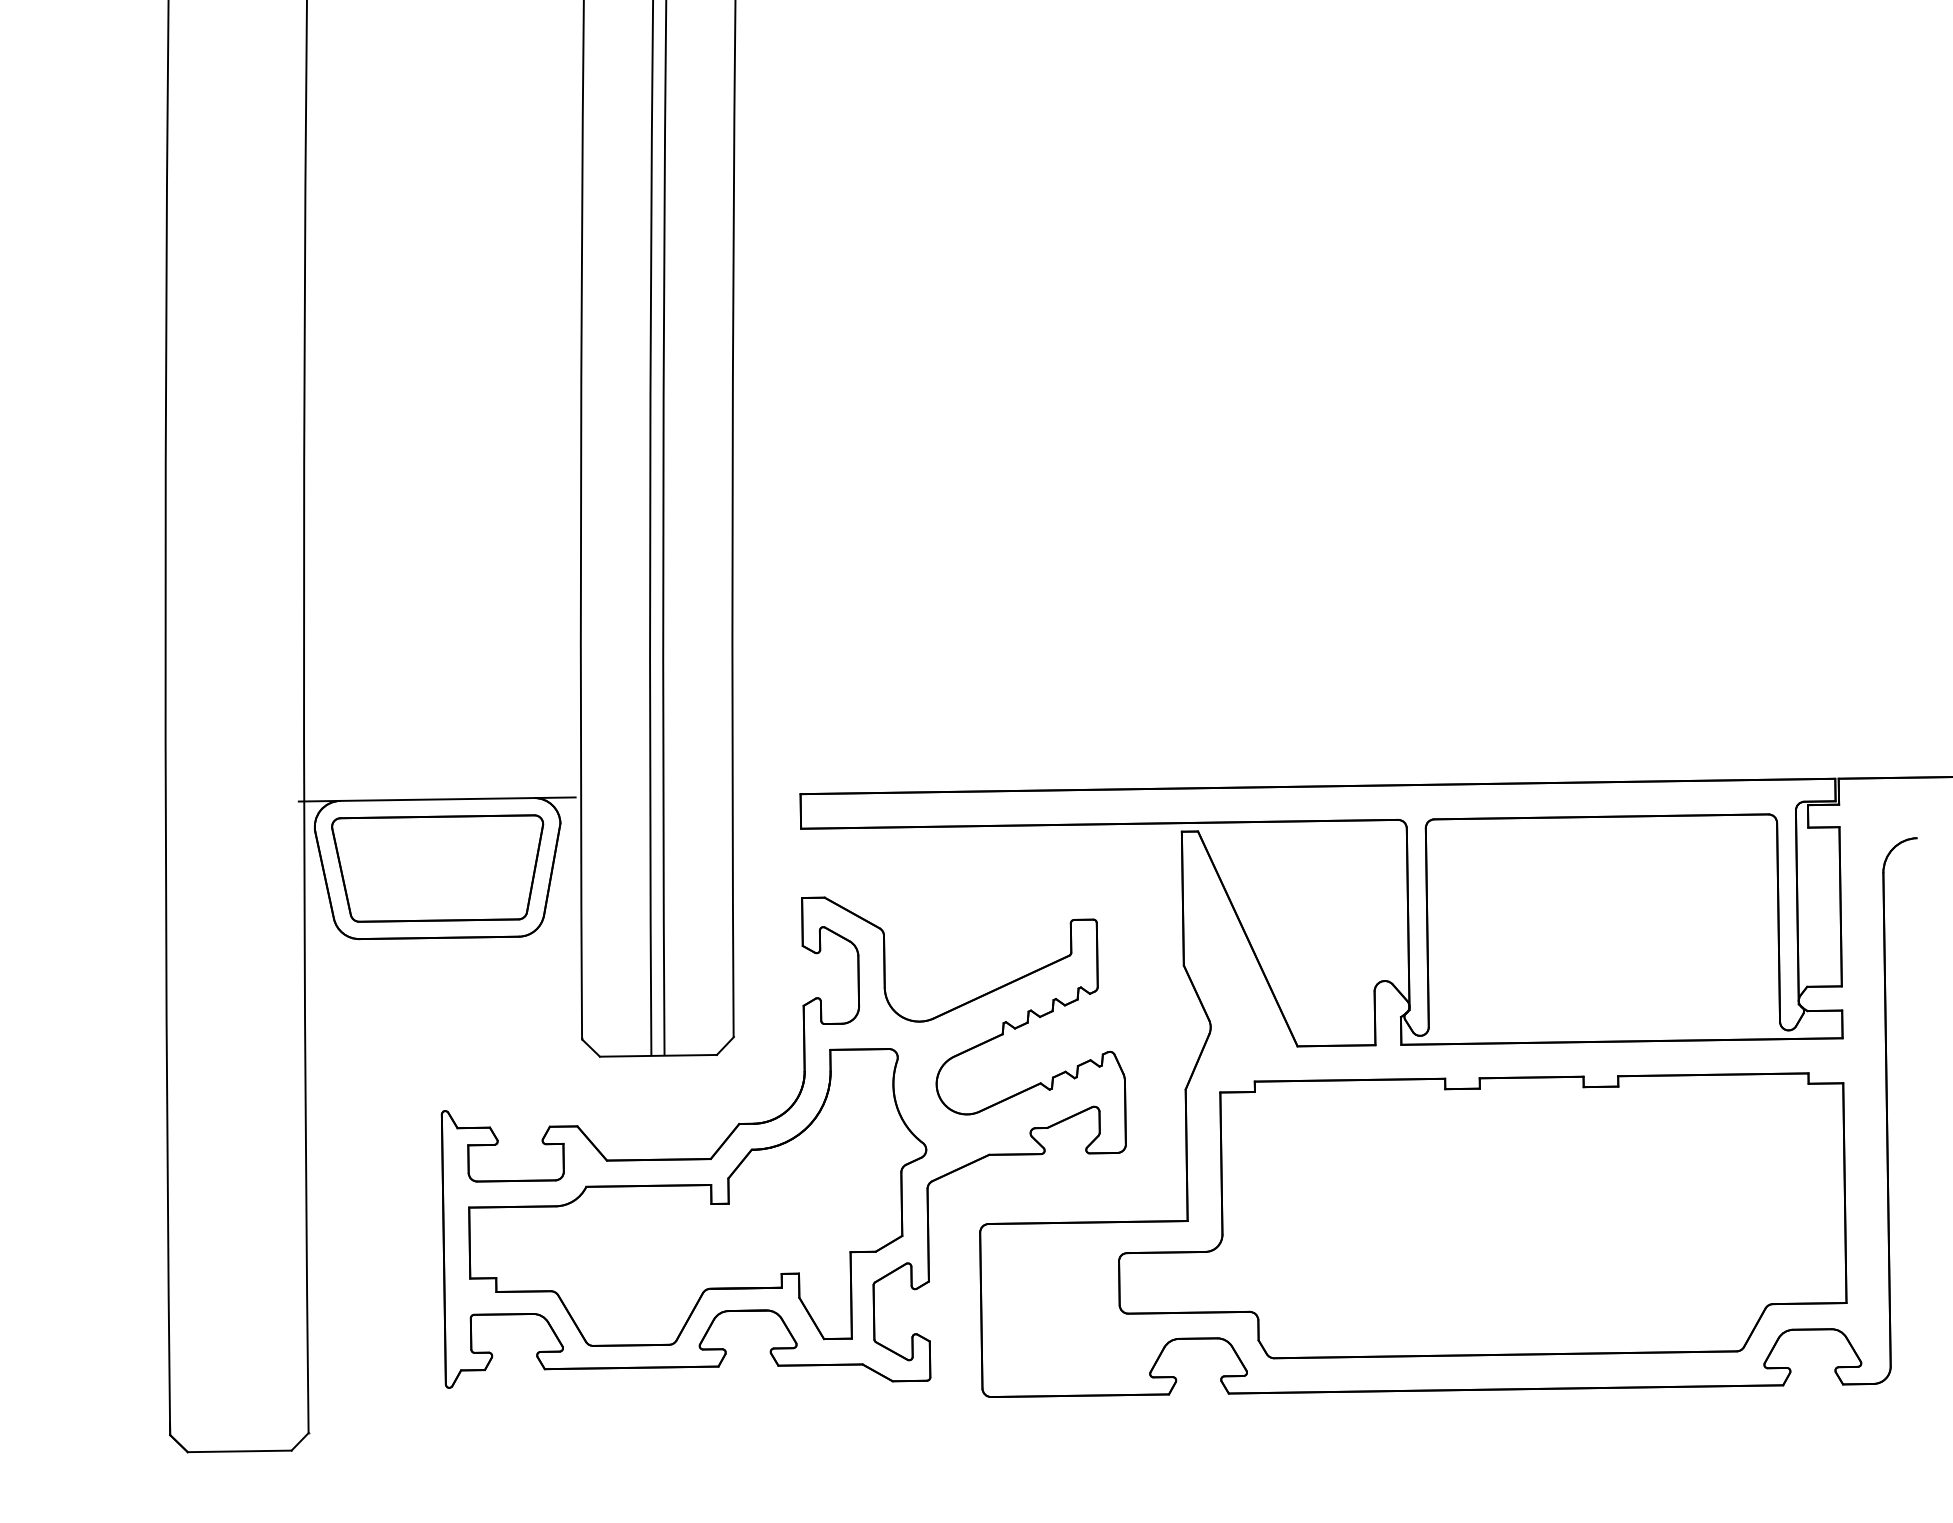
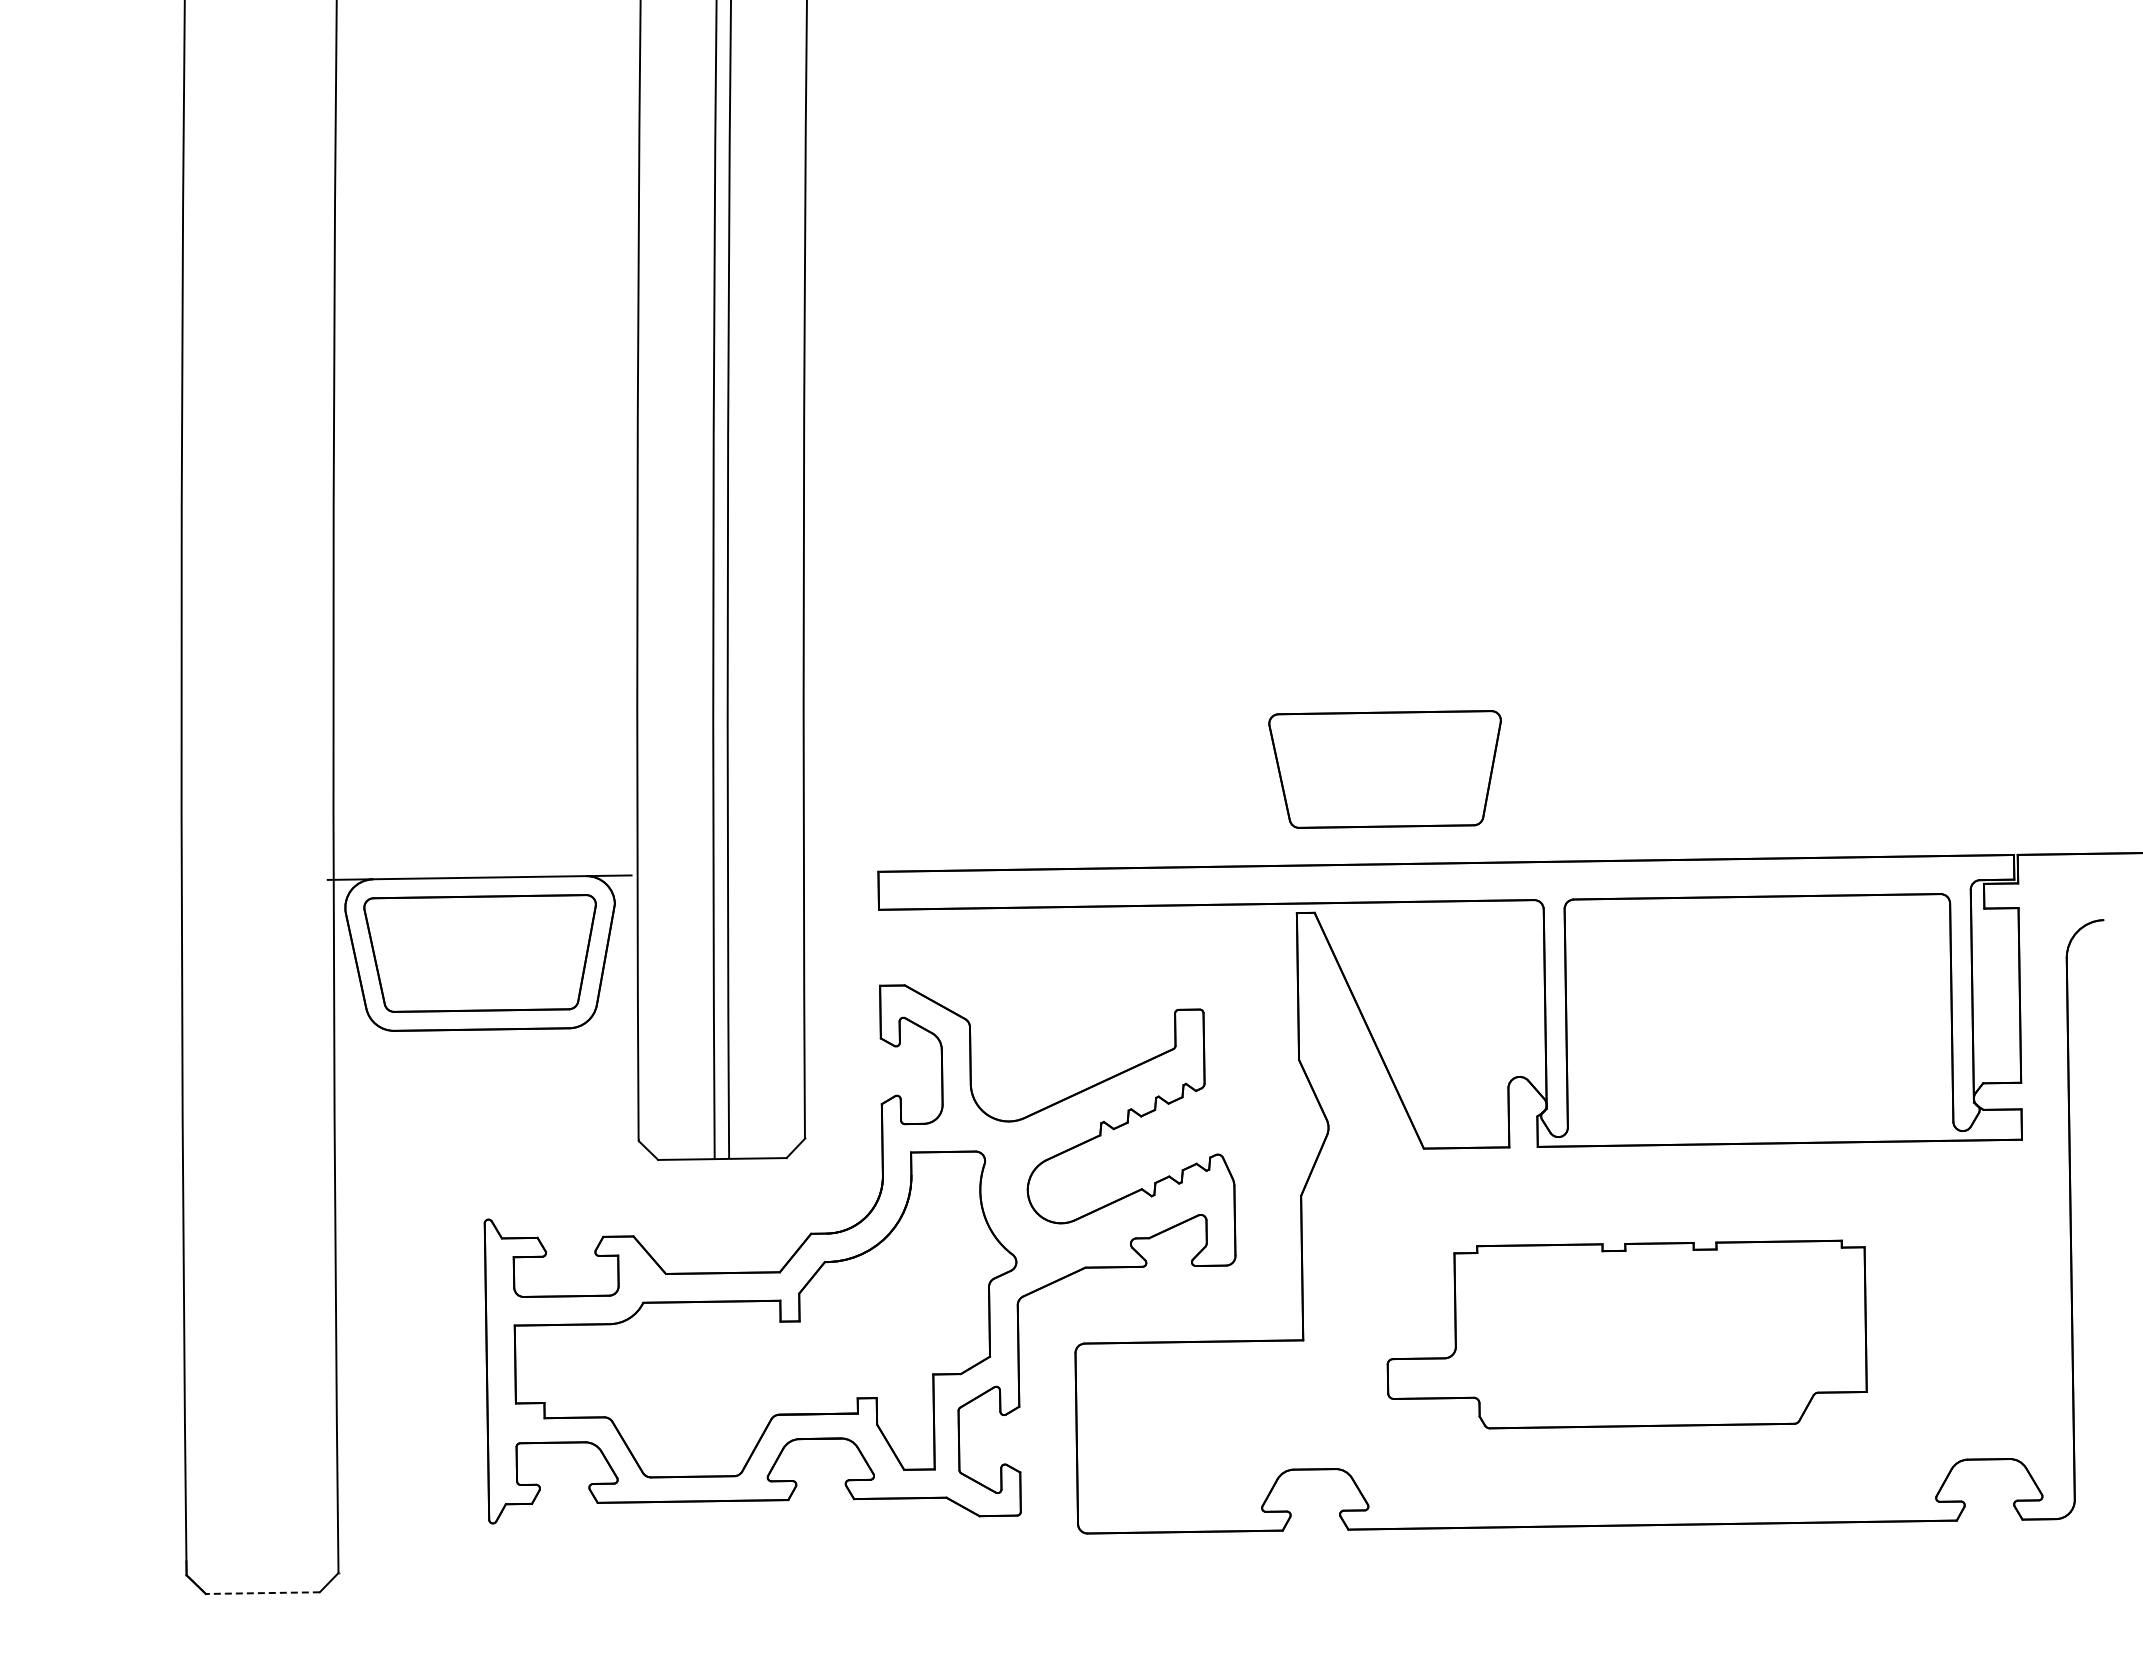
part: (1261, 700) -> (1384, 769), added
part: (1483, 1215) -> (1627, 1334), size x0.6
line: (239, 1451) -> (262, 1593), solid -> dashed

